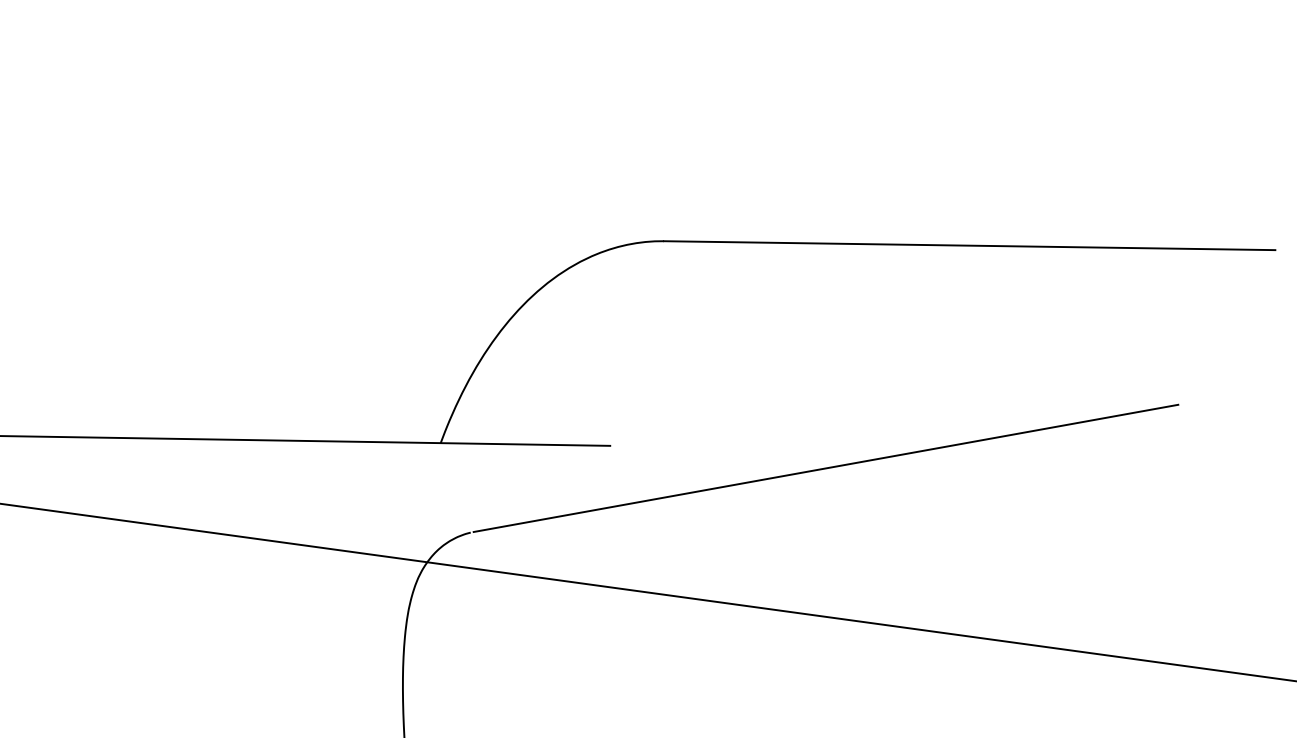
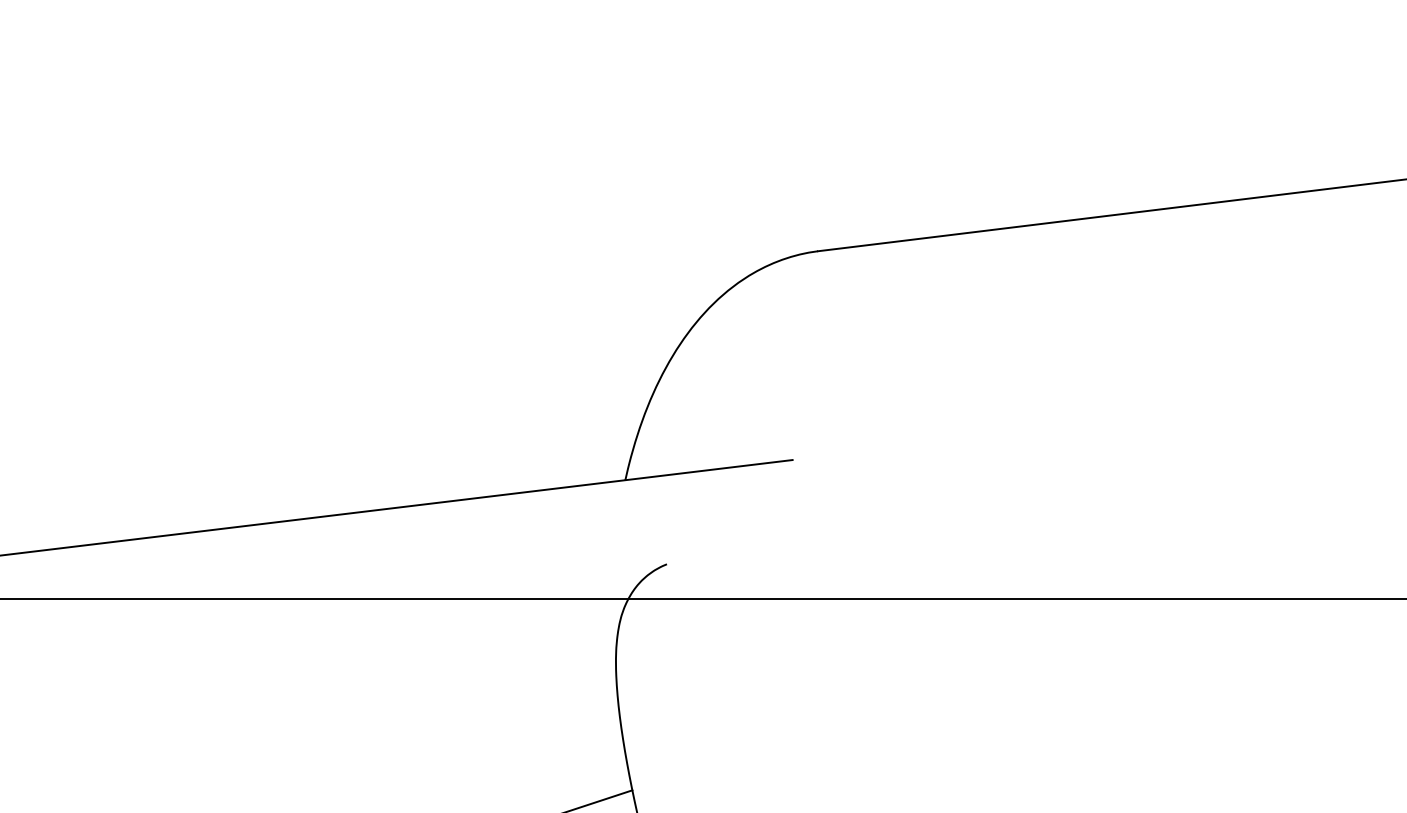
line: (825, 467) -> (1007, 452), removed

